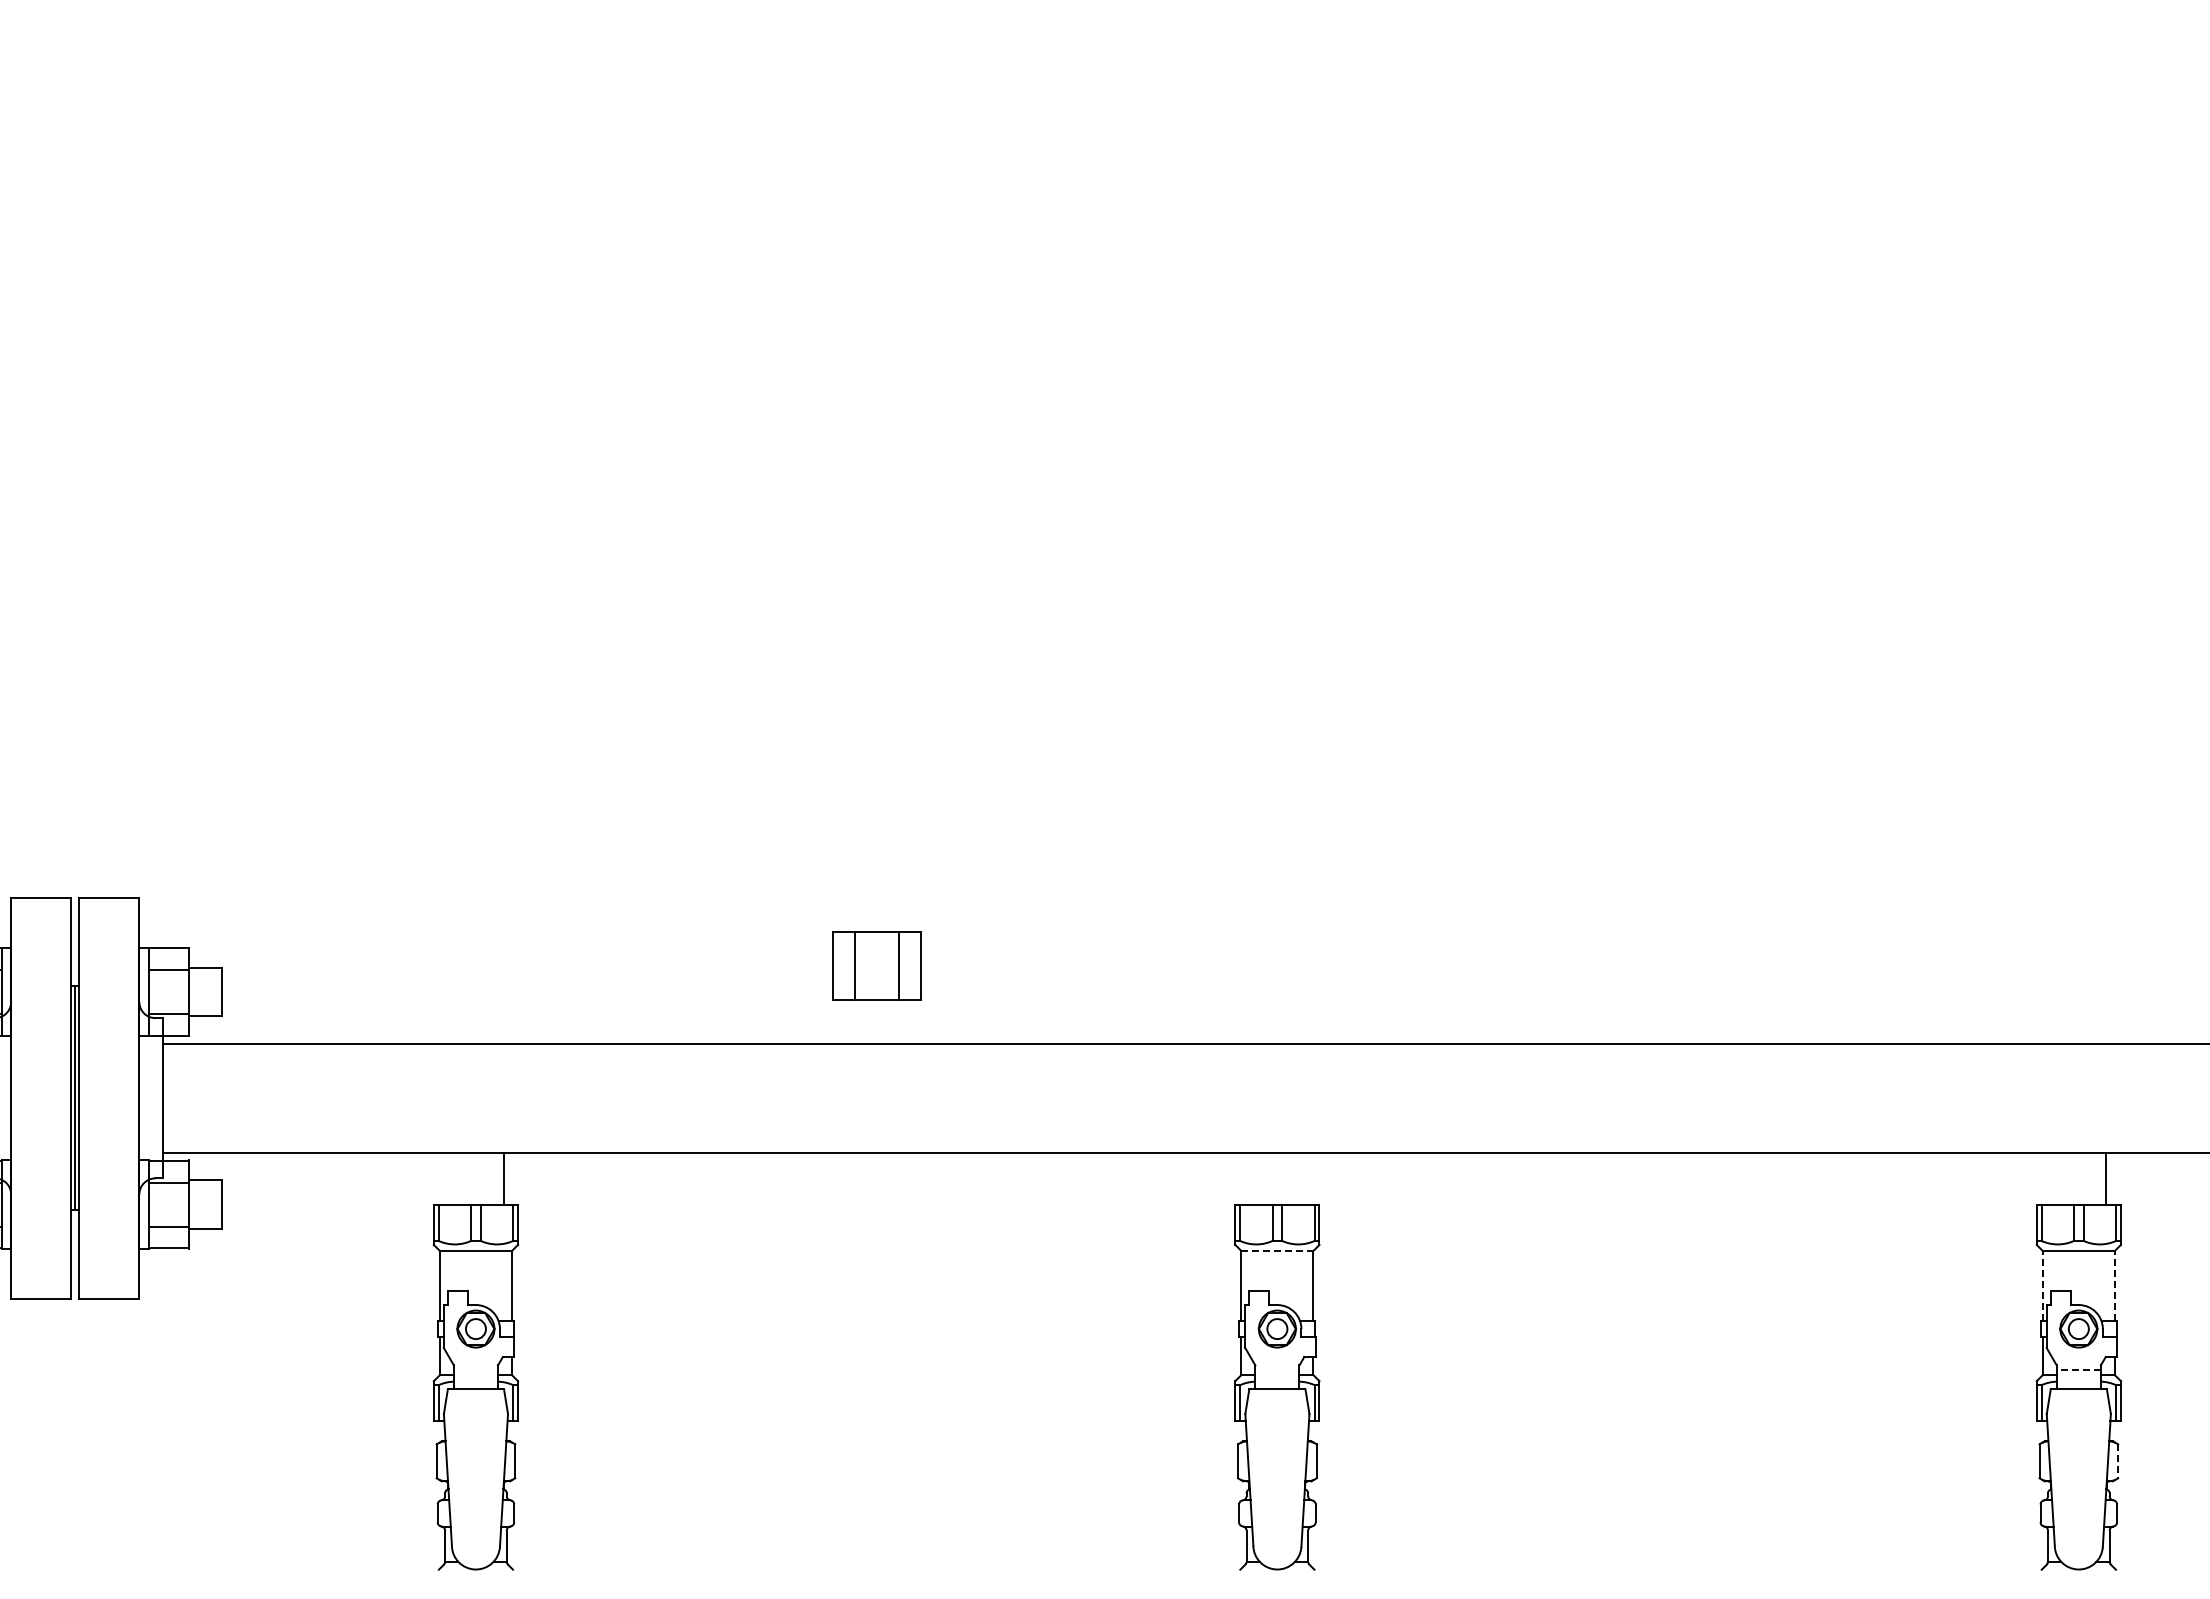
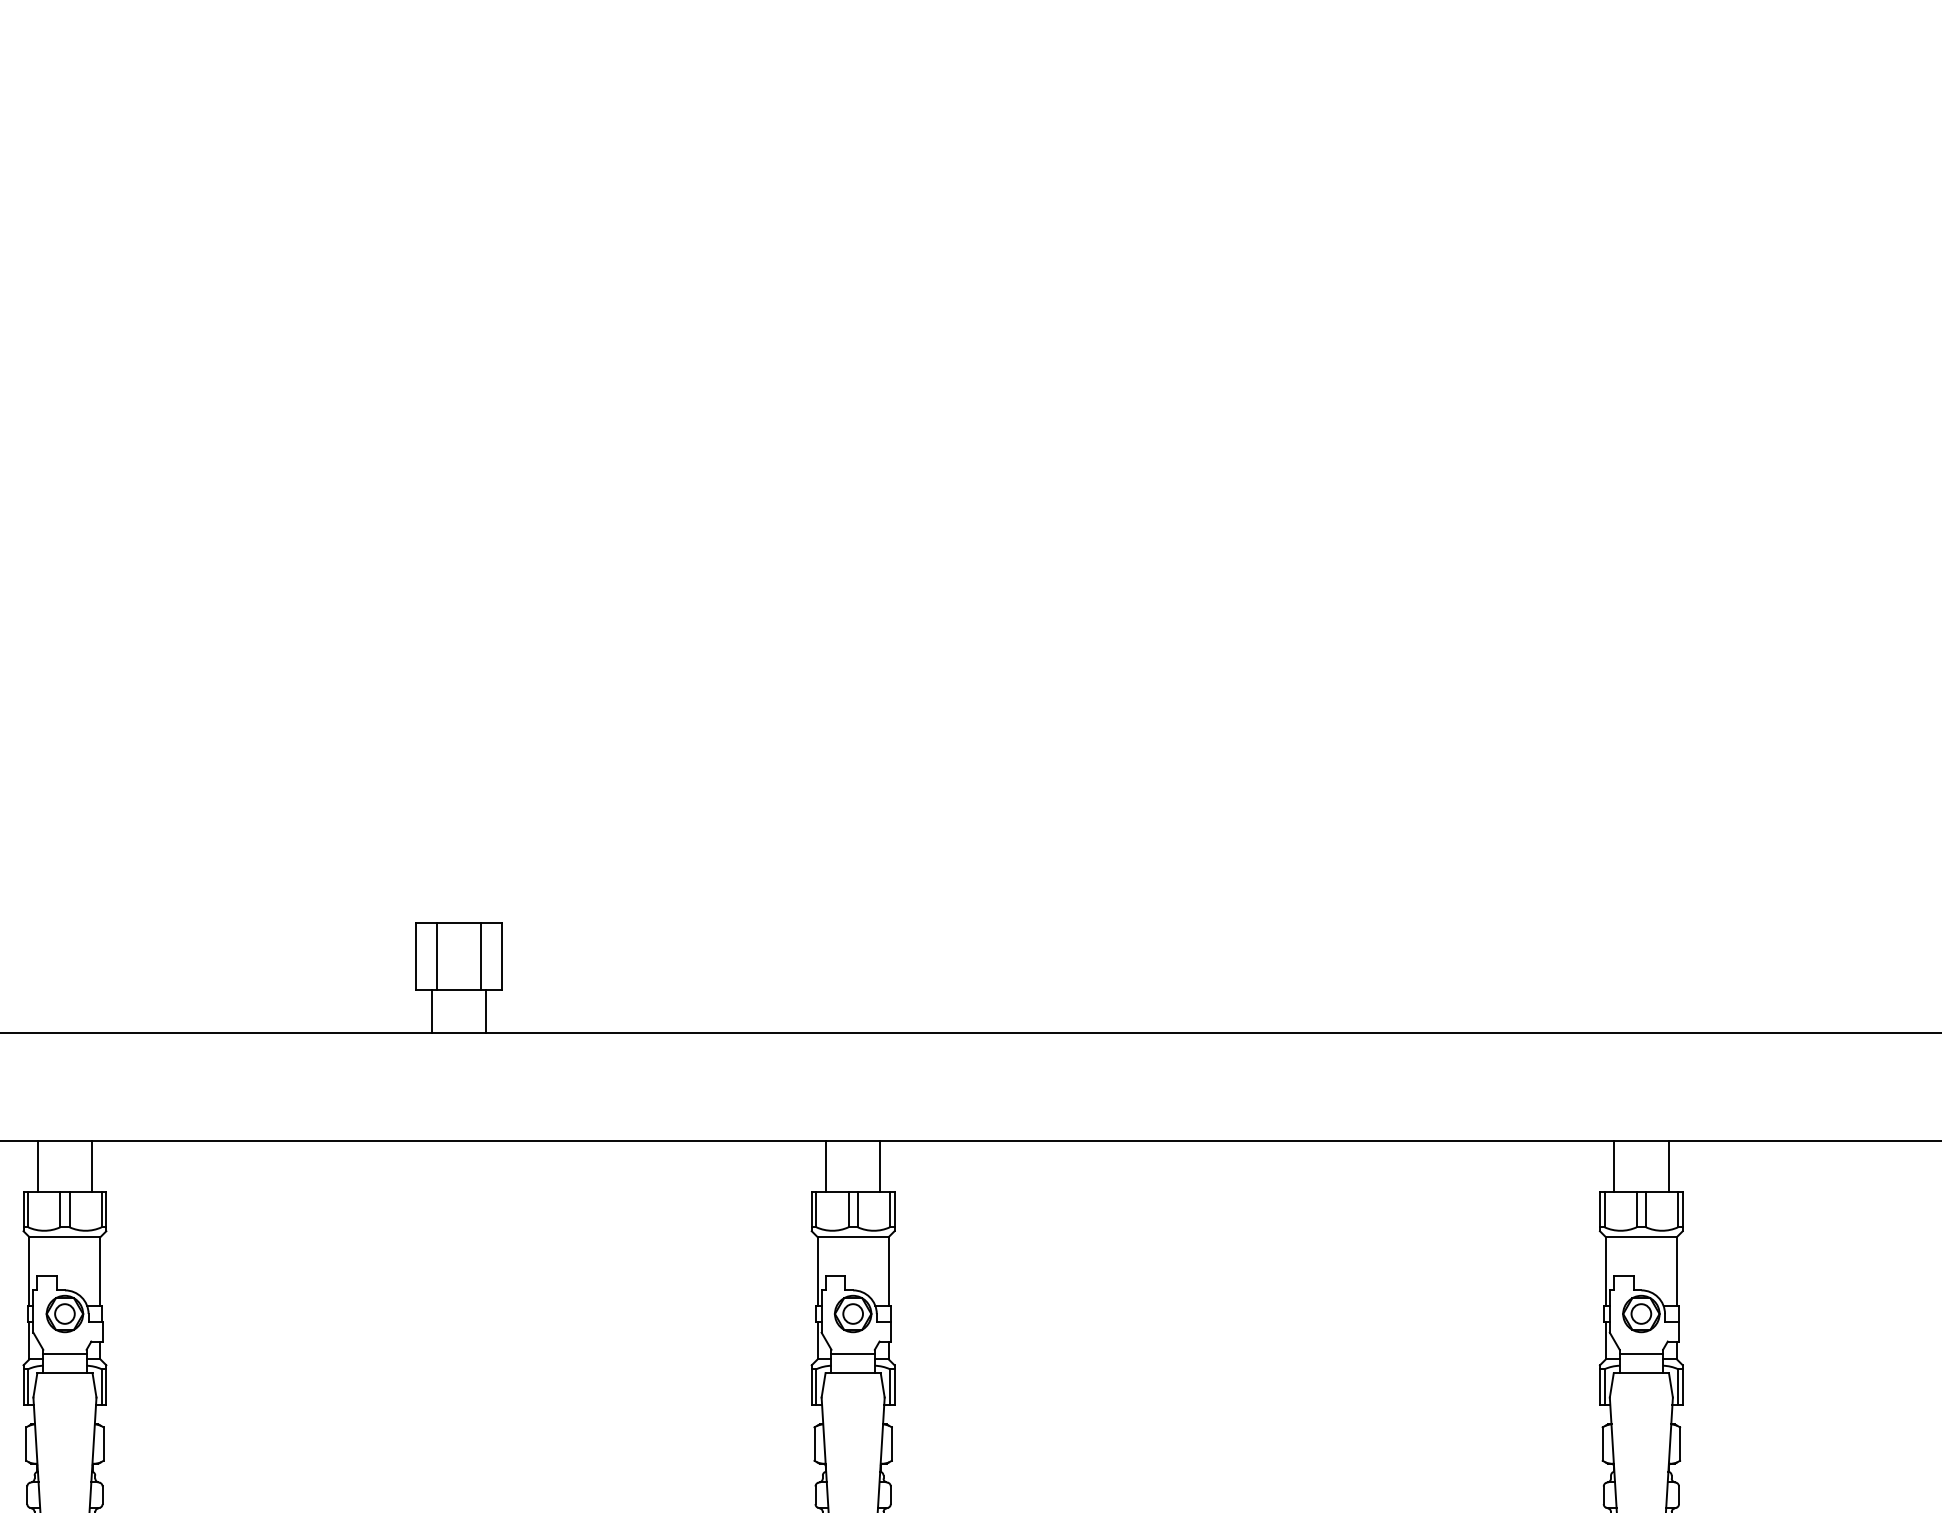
line: (849, 1021) -> (432, 1011), added
line: (904, 1021) -> (486, 1011), added
line: (448, 1178) -> (37, 1165), added
line: (1249, 1178) -> (825, 1165), added
line: (1305, 1178) -> (880, 1165), added
line: (2051, 1178) -> (1614, 1165), added
line: (1277, 1250) -> (853, 1236), dashed -> solid
line: (2042, 1285) -> (1605, 1271), dashed -> solid
line: (2114, 1285) -> (1676, 1271), dashed -> solid
line: (475, 1370) -> (64, 1354), added
line: (1277, 1370) -> (853, 1354), added
line: (2078, 1370) -> (1641, 1354), dashed -> solid
line: (2118, 1461) -> (1680, 1444), dashed -> solid

